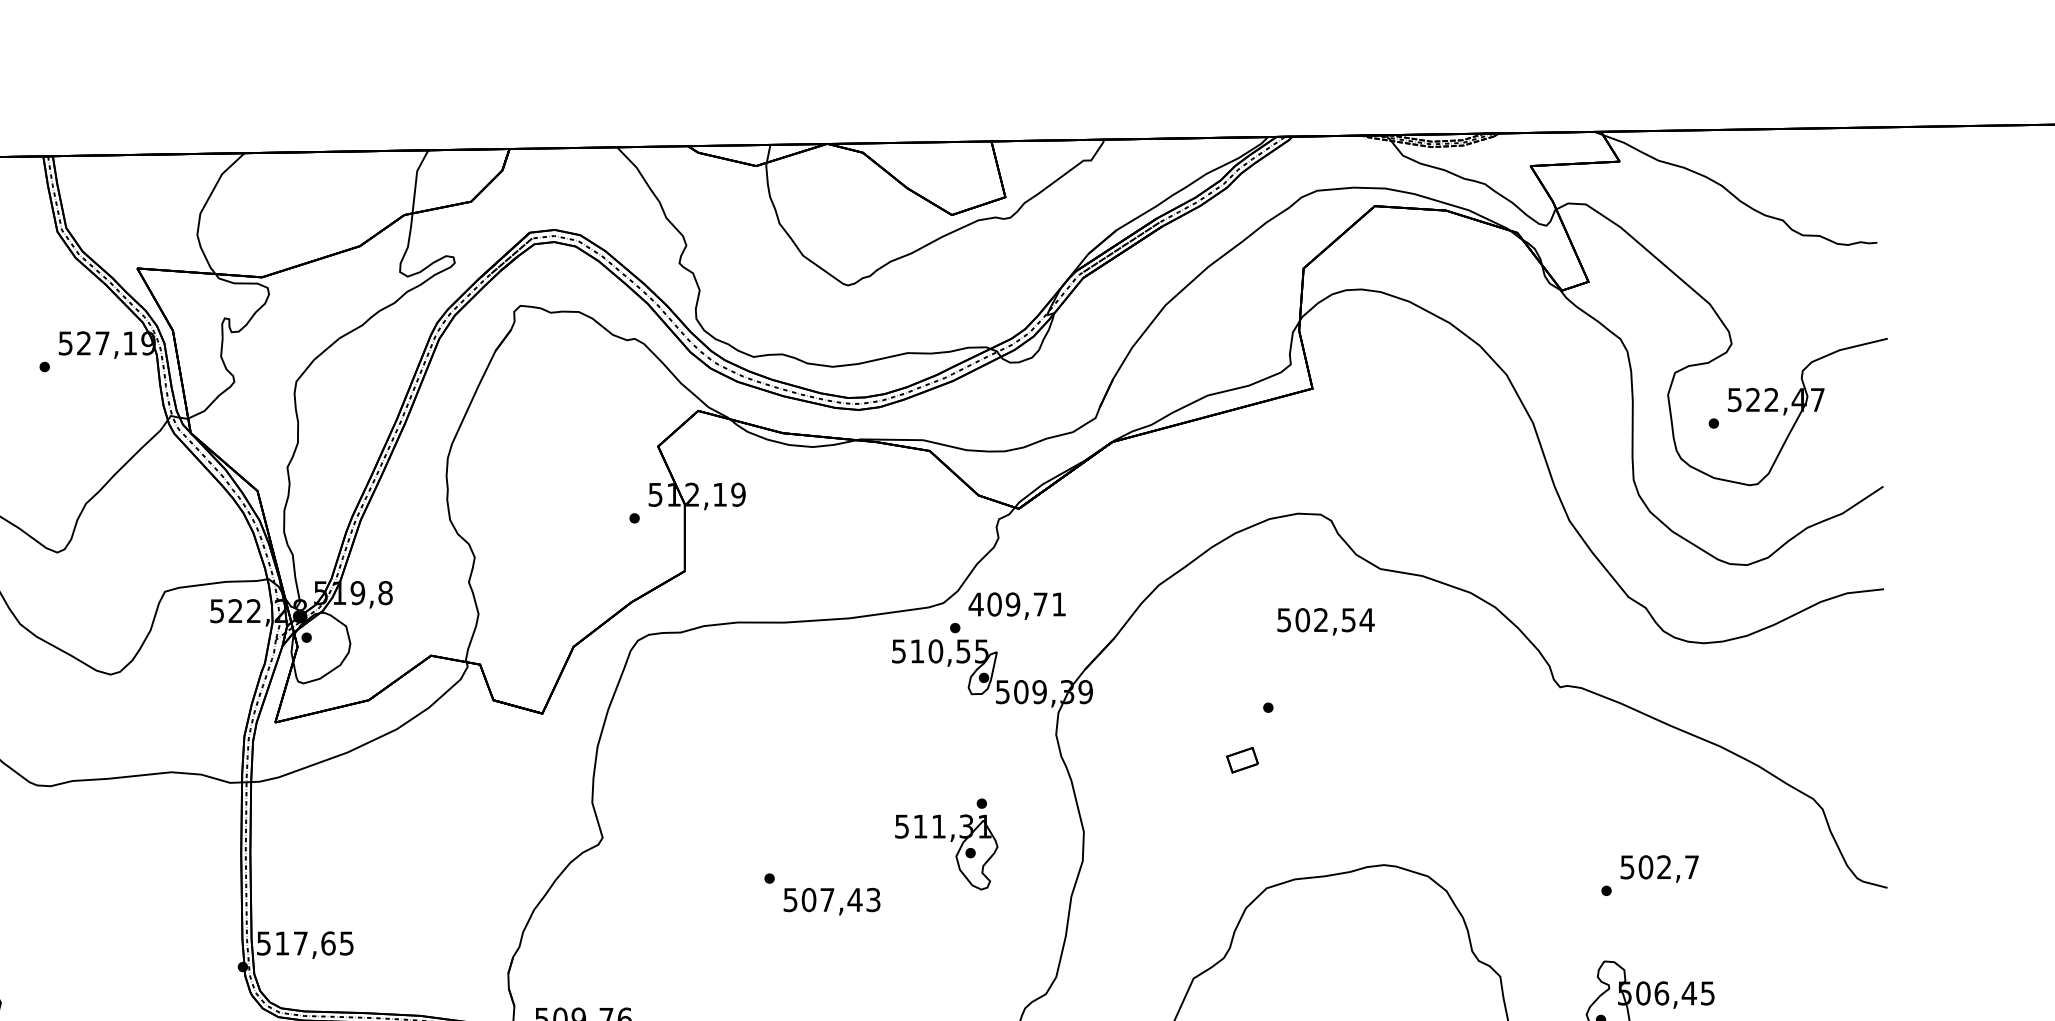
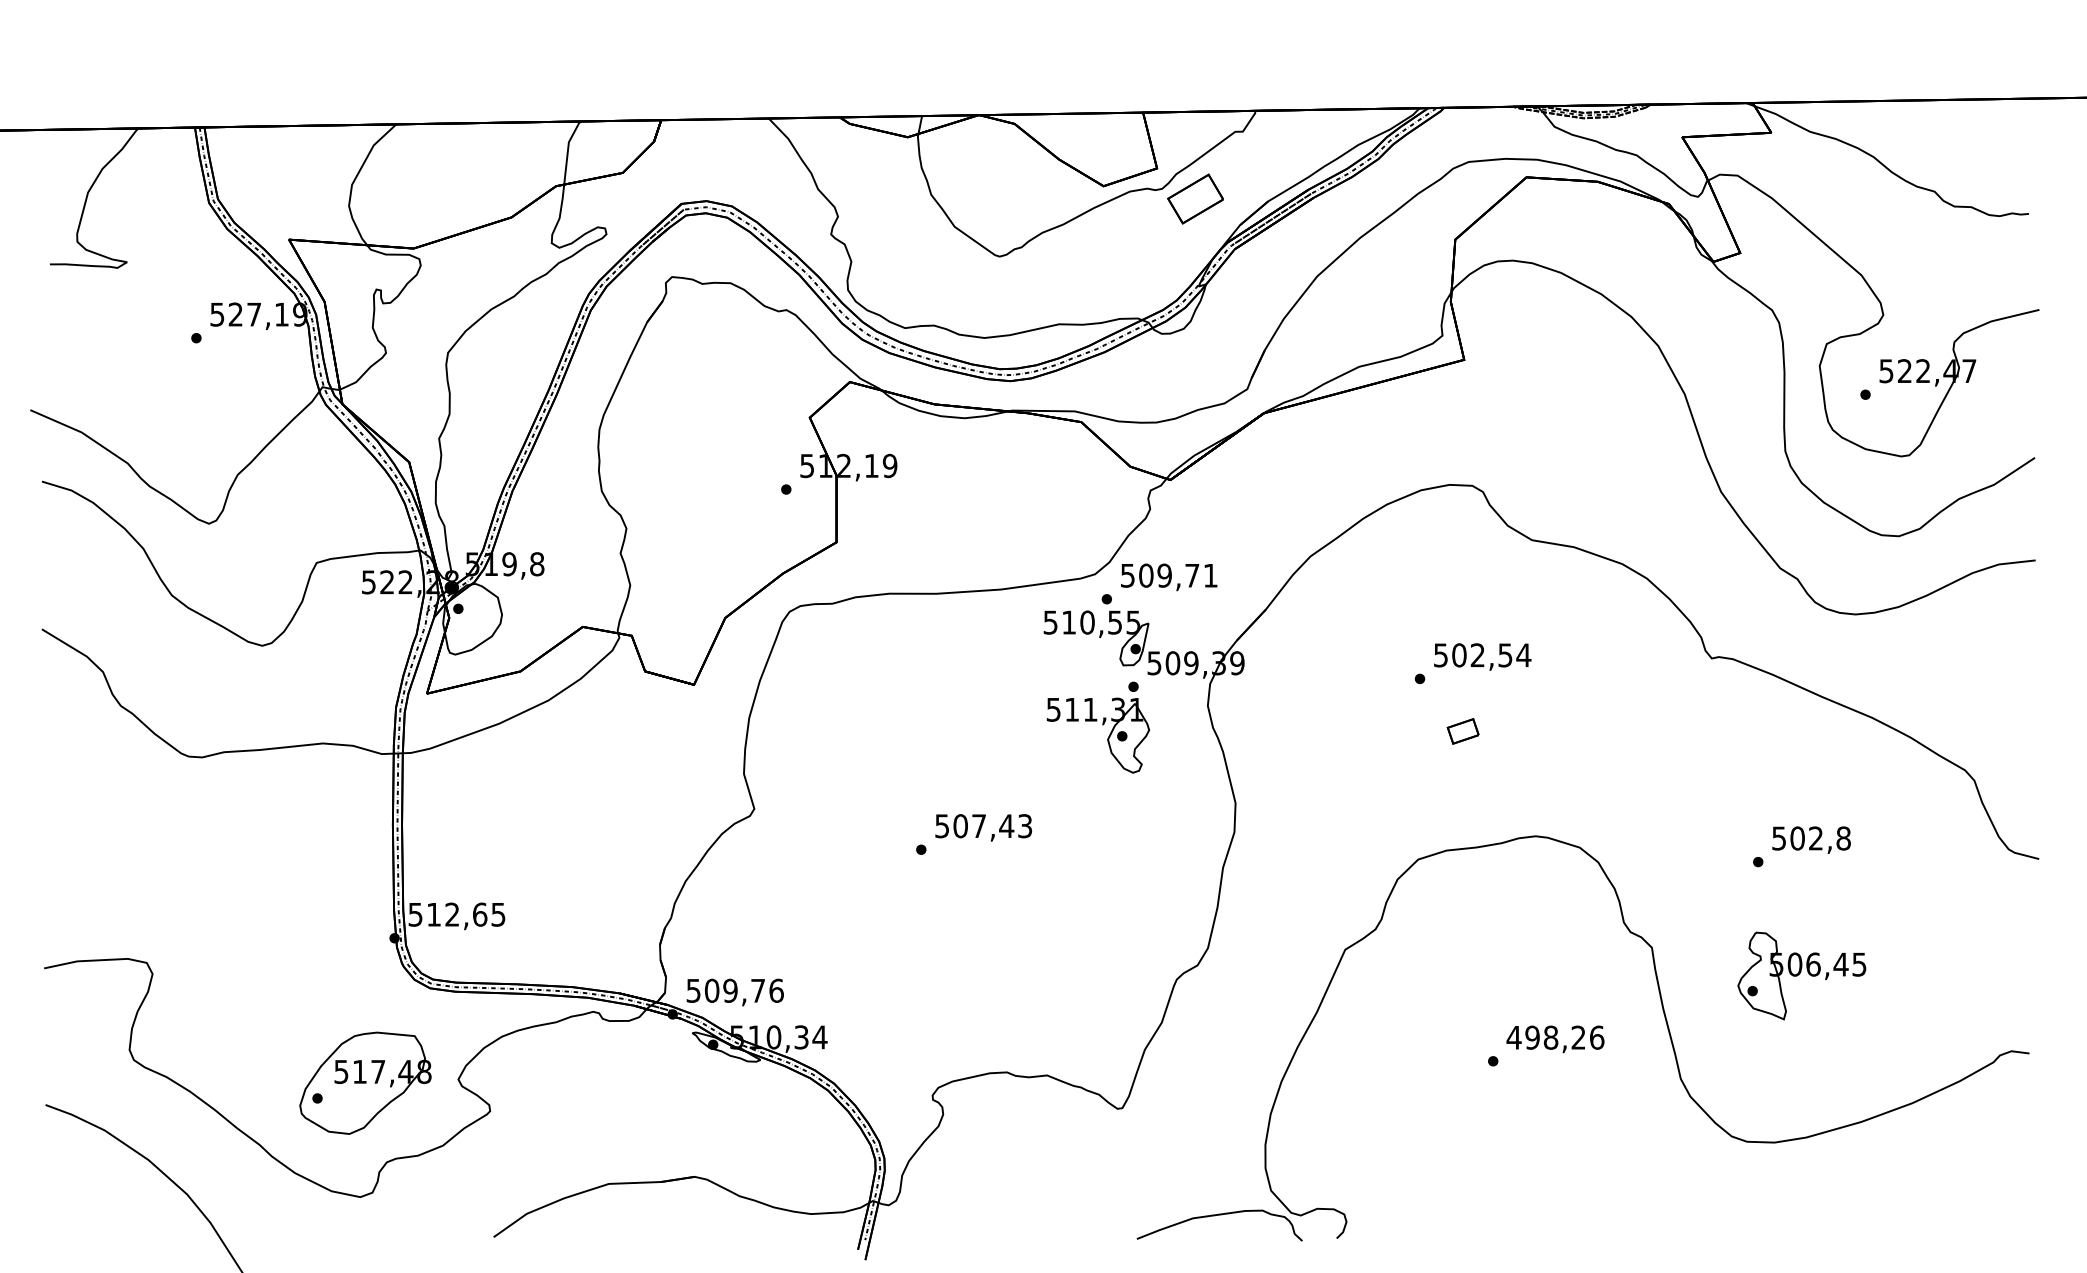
part: (1043, 227) -> (1195, 198), added
text: (975, 604) -> (1127, 575), 409,71 -> 509,71
text: (1325, 621) -> (1482, 656), moved
part: (1241, 760) -> (1462, 731), moved
part: (945, 844) -> (1097, 727), moved
text: (1691, 867) -> (1843, 838), 502,7 -> 502,8
text: (831, 901) -> (983, 827), moved
text: (300, 943) -> (452, 914), 517,65 -> 512,65

